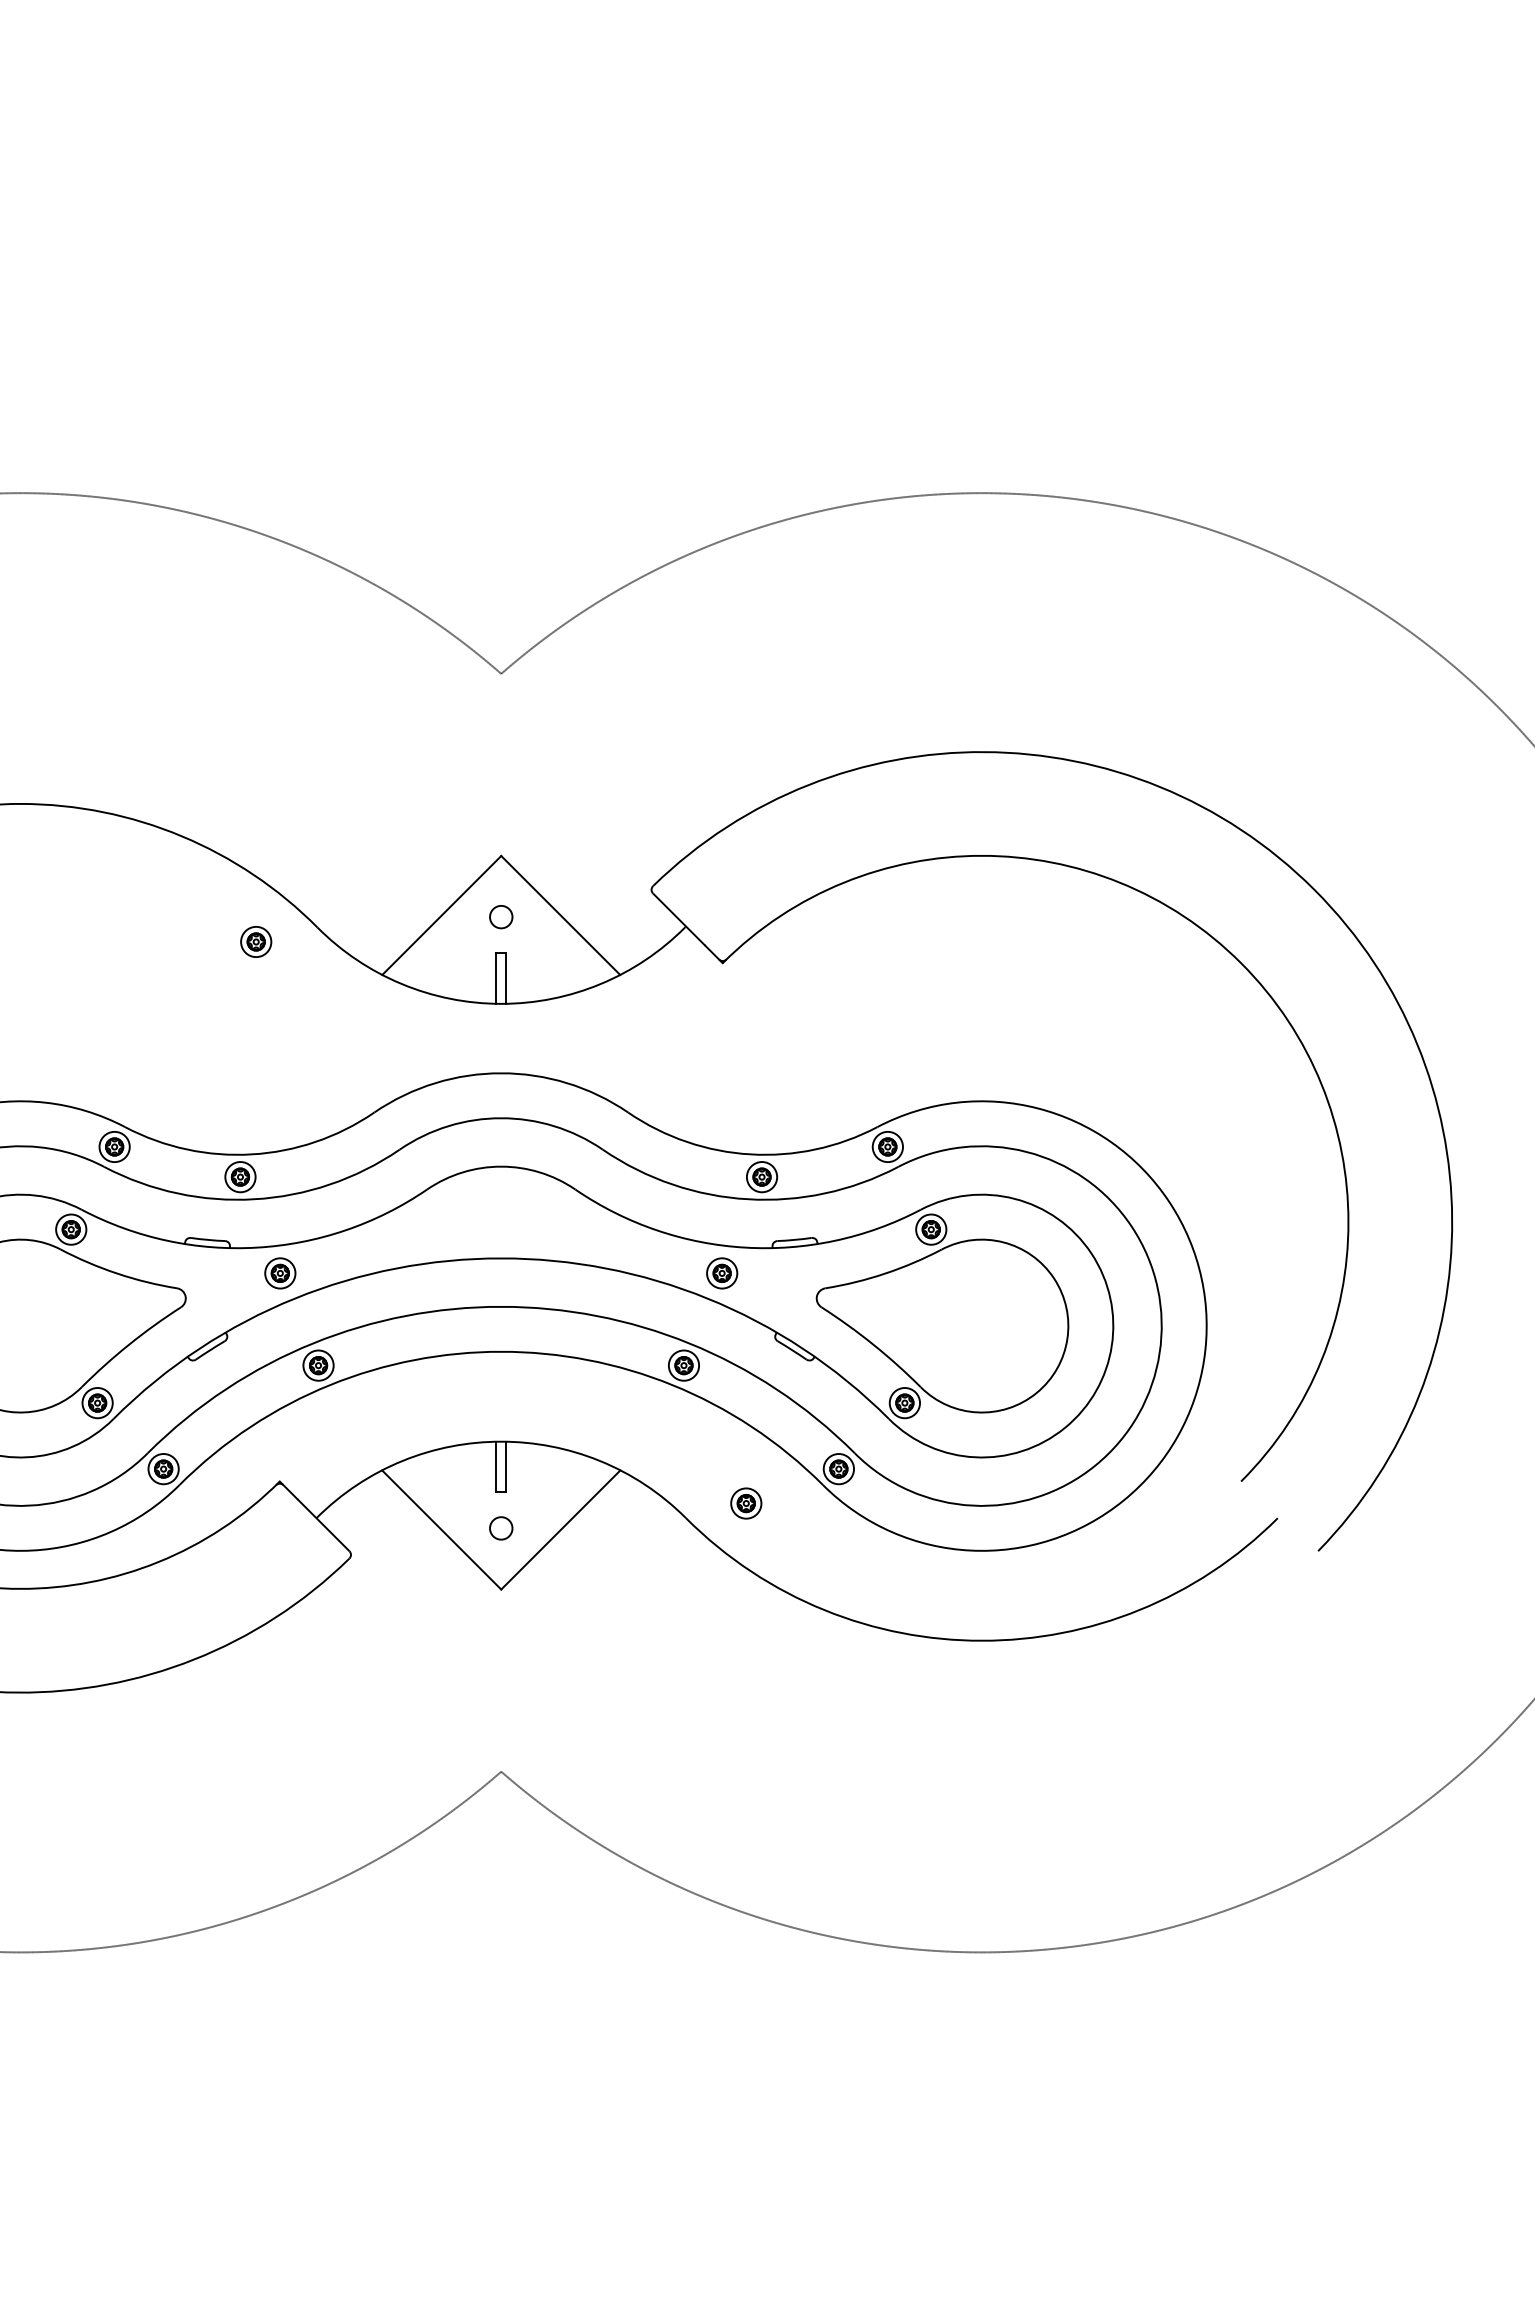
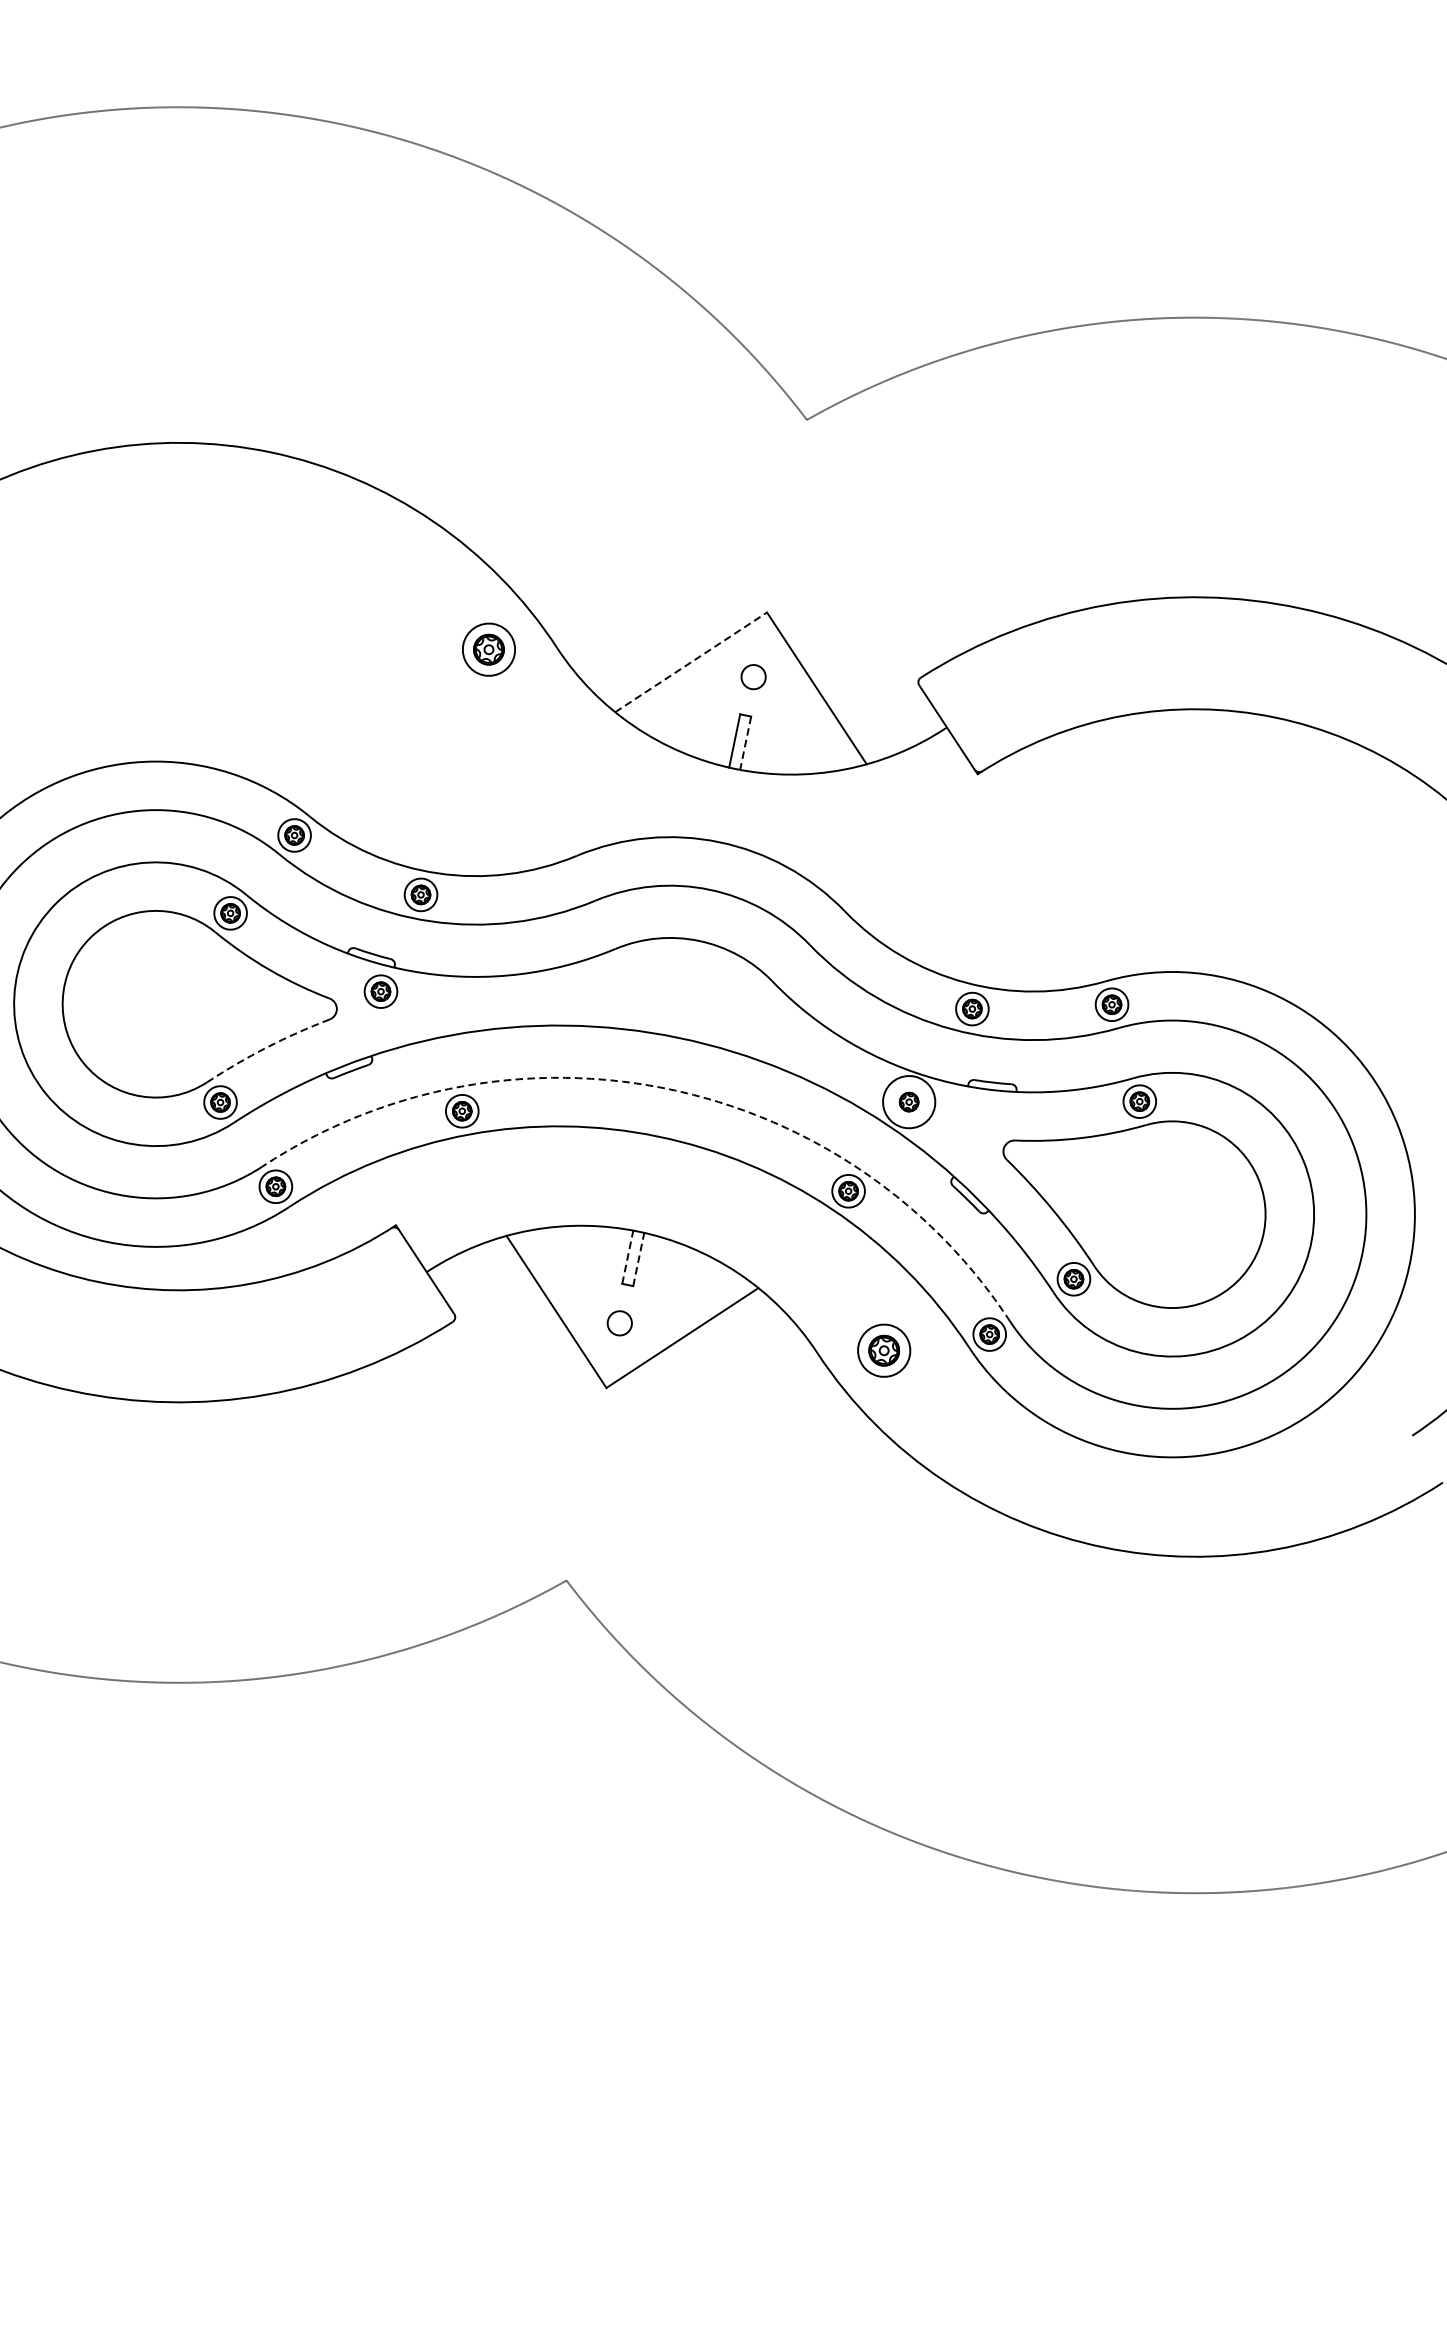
line: (442, 915) -> (691, 662), solid -> dashed
part: (256, 941) -> (489, 649), size x1.6
line: (506, 979) -> (745, 744), solid -> dashed
part: (280, 1273) -> (381, 991), moved
circle: (722, 1273) -> (909, 1102), size x1.6
arc: (501, 1306) -> (668, 1088), solid -> dashed
arc: (129, 1344) -> (267, 1047), solid -> dashed
line: (496, 1466) -> (628, 1256), solid -> dashed
line: (506, 1466) -> (638, 1259), solid -> dashed
part: (746, 1503) -> (884, 1350), size x1.6

